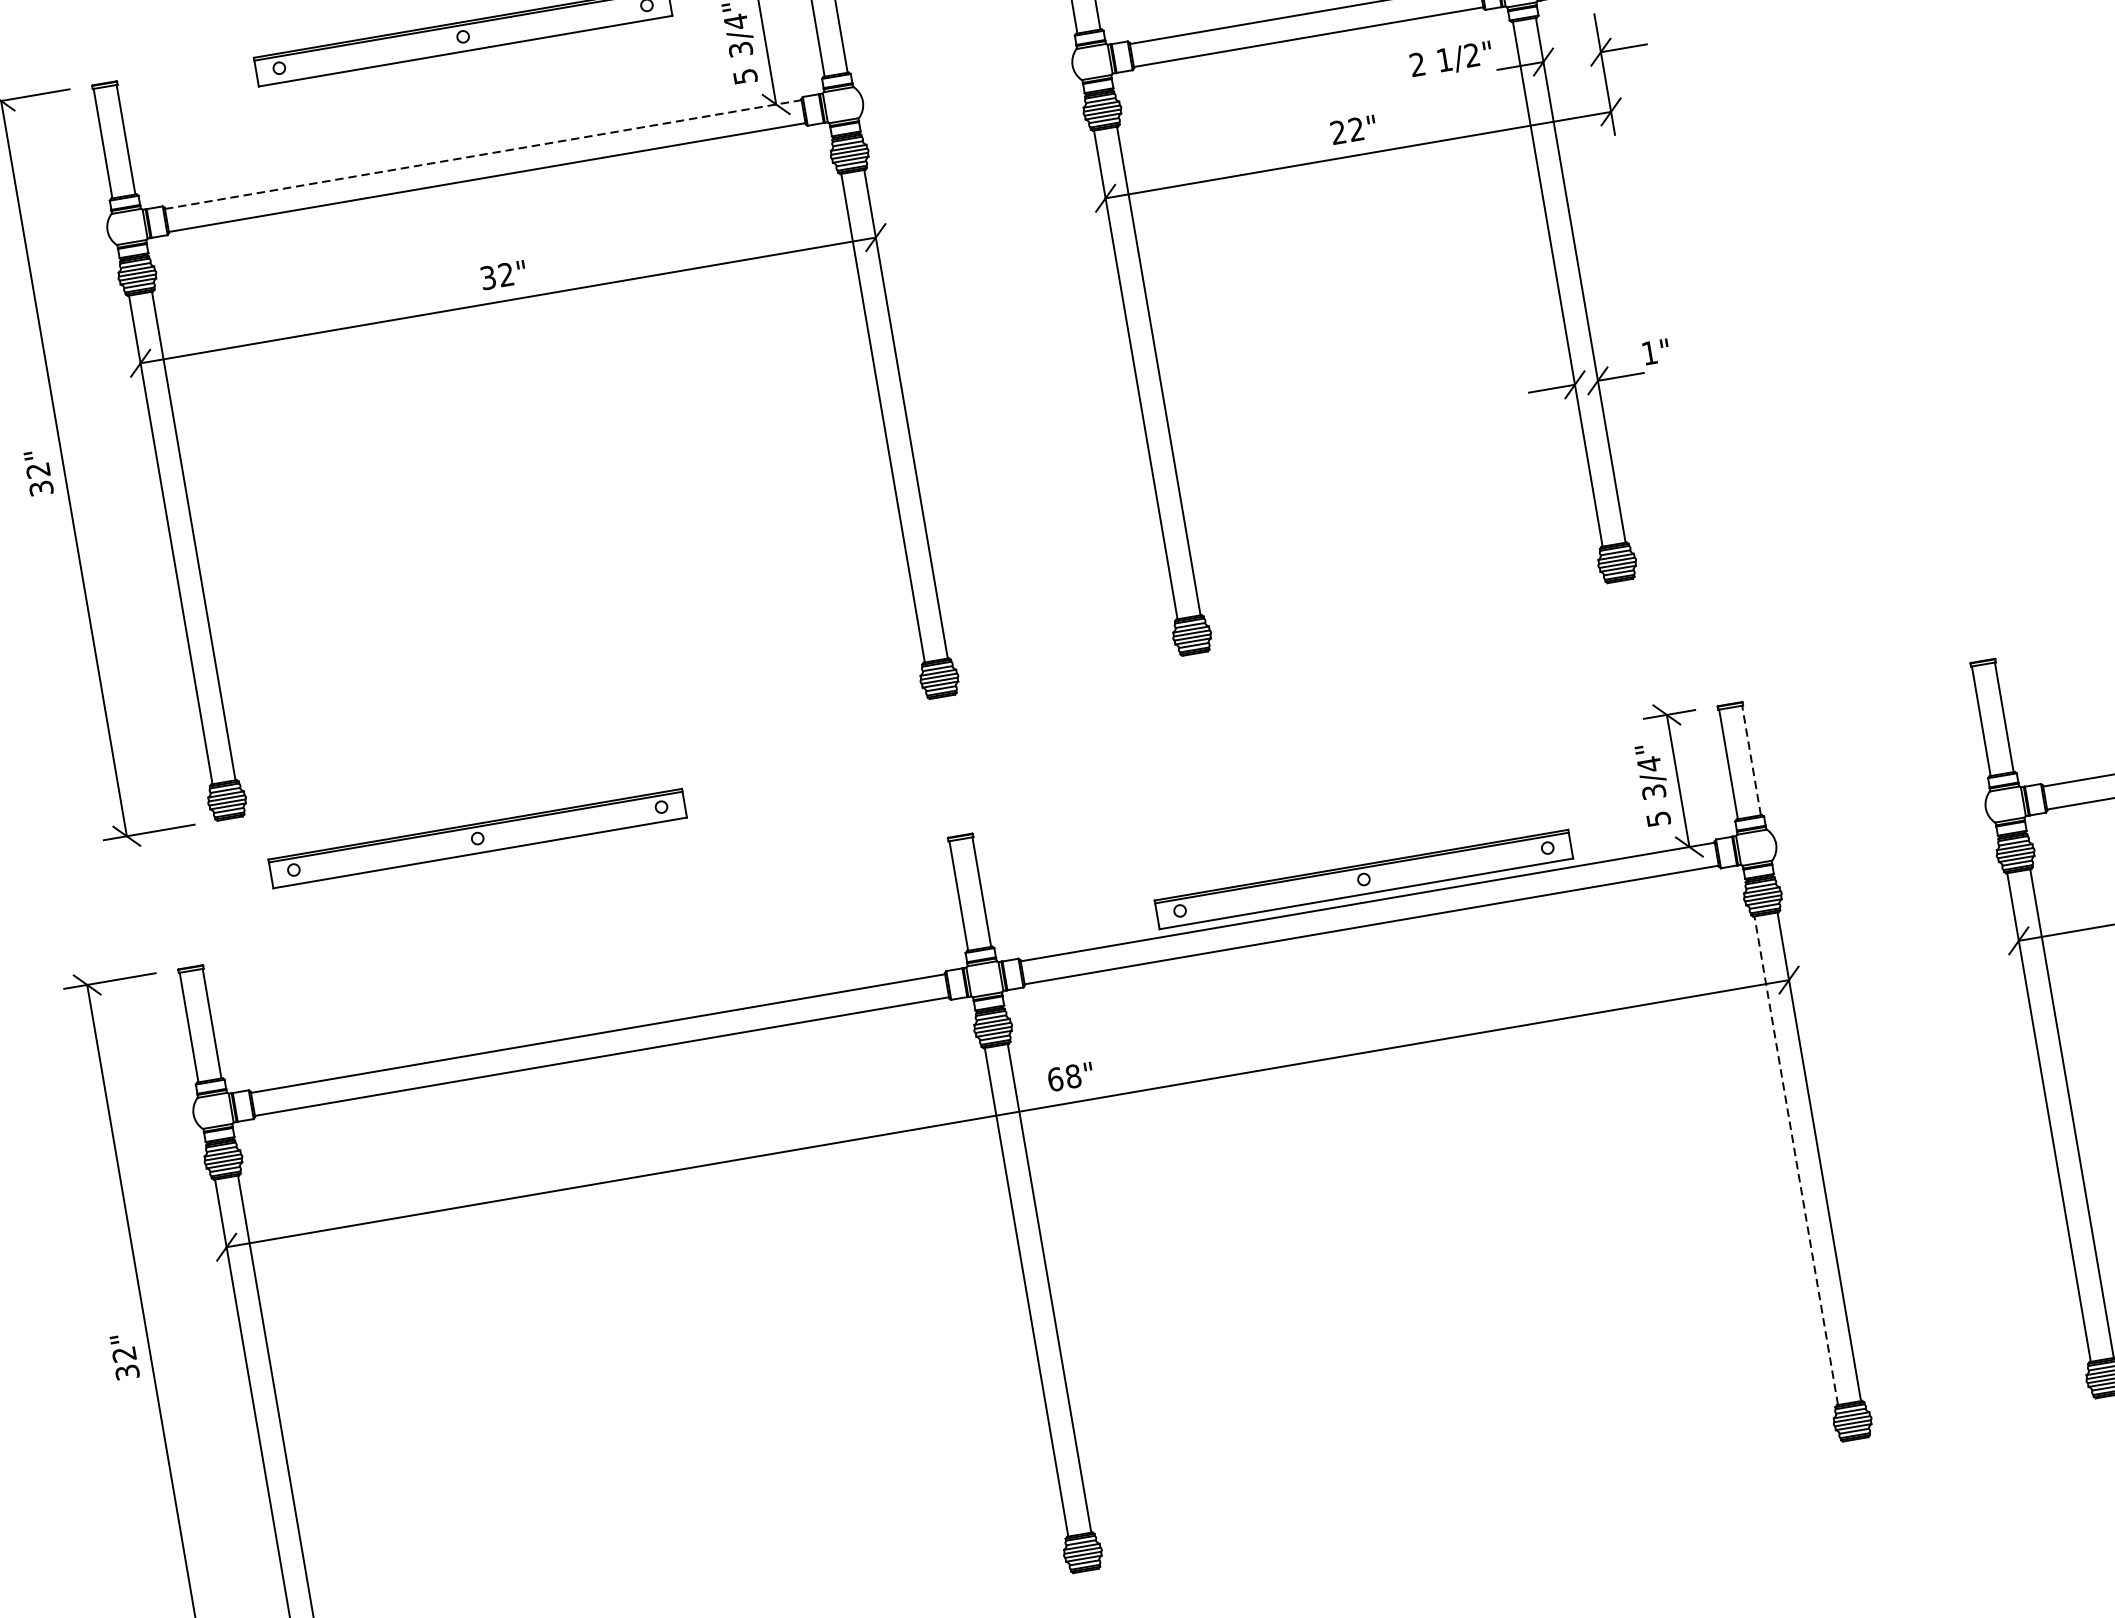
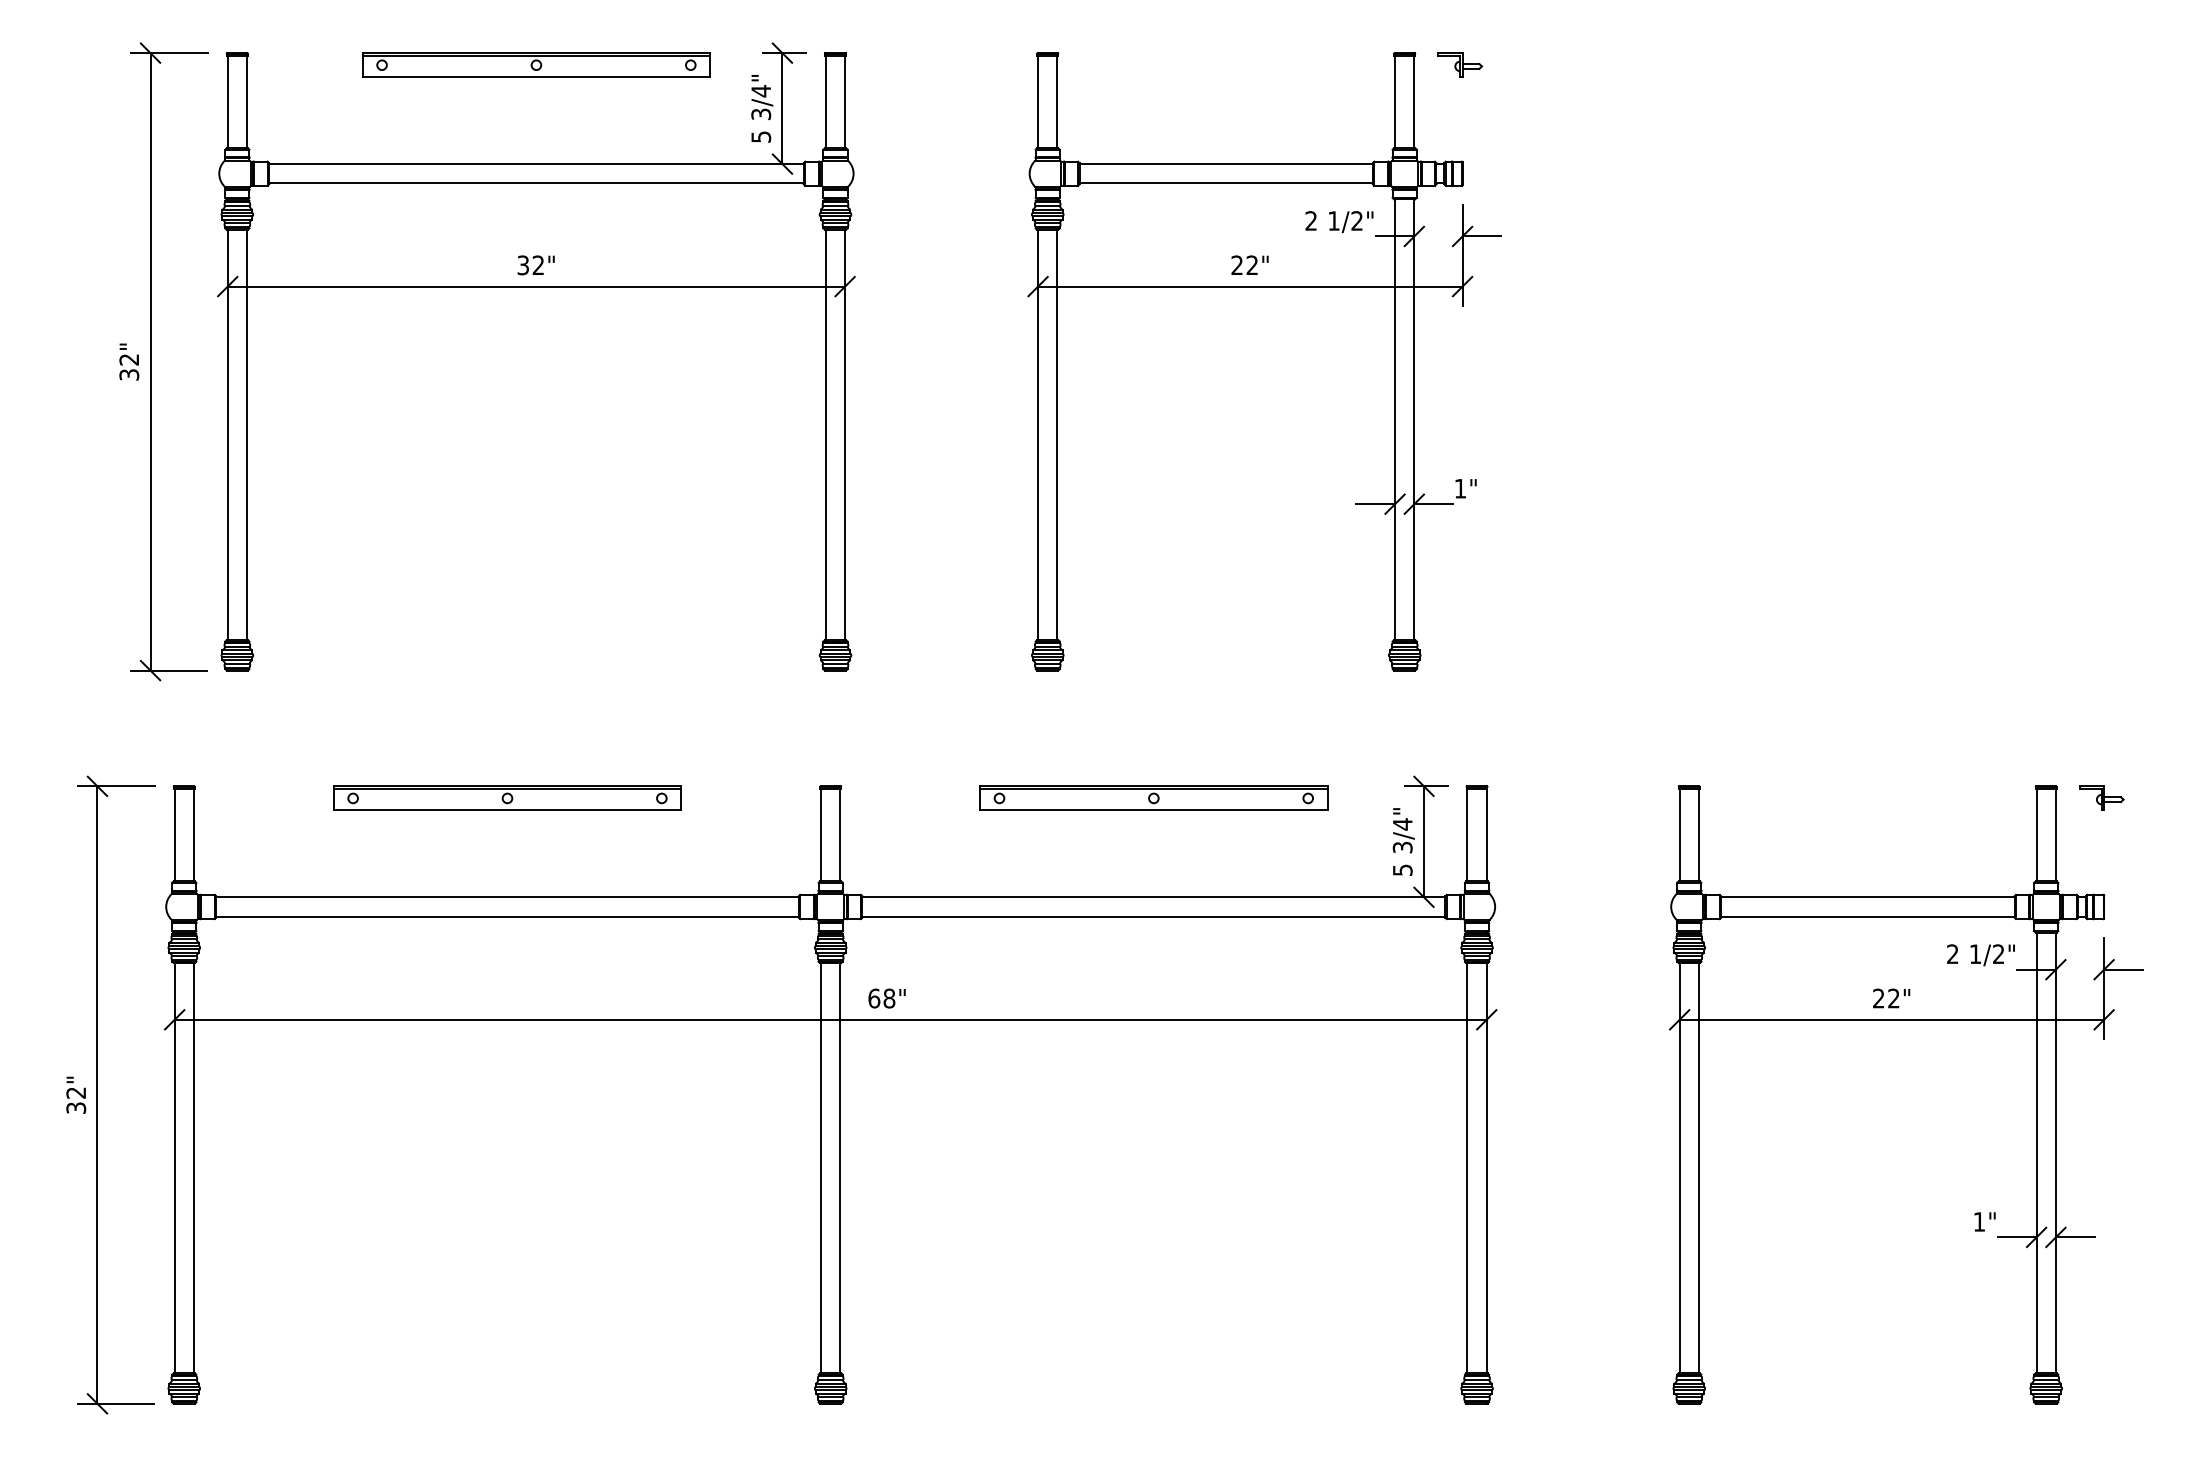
line: (483, 155) -> (536, 164), dashed -> solid
line: (1751, 759) -> (1486, 834), dashed -> solid
part: (477, 837) -> (507, 797), moved
part: (1363, 878) -> (1153, 797), moved
line: (1796, 1159) -> (1467, 1167), dashed -> solid

